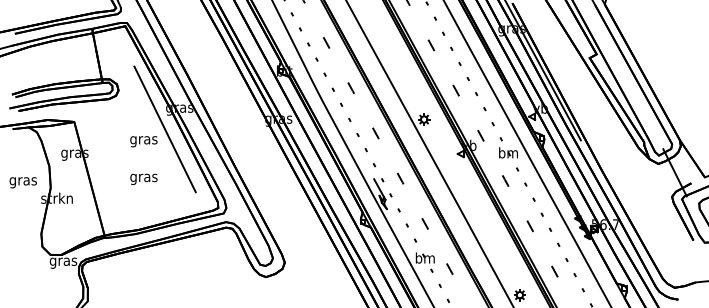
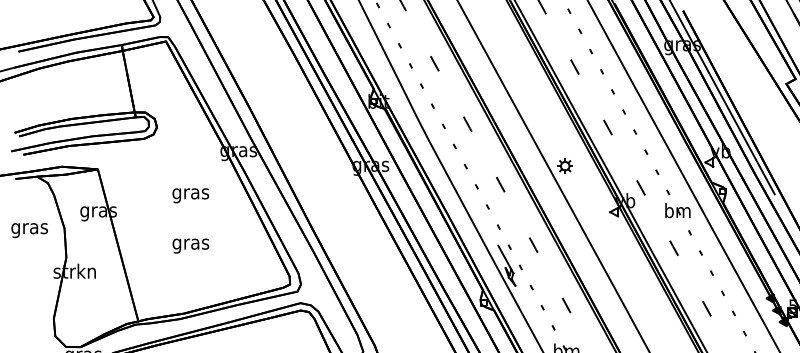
line: (164, 129) -> (218, 179), removed
text: (22, 182) -> (28, 230), moved

